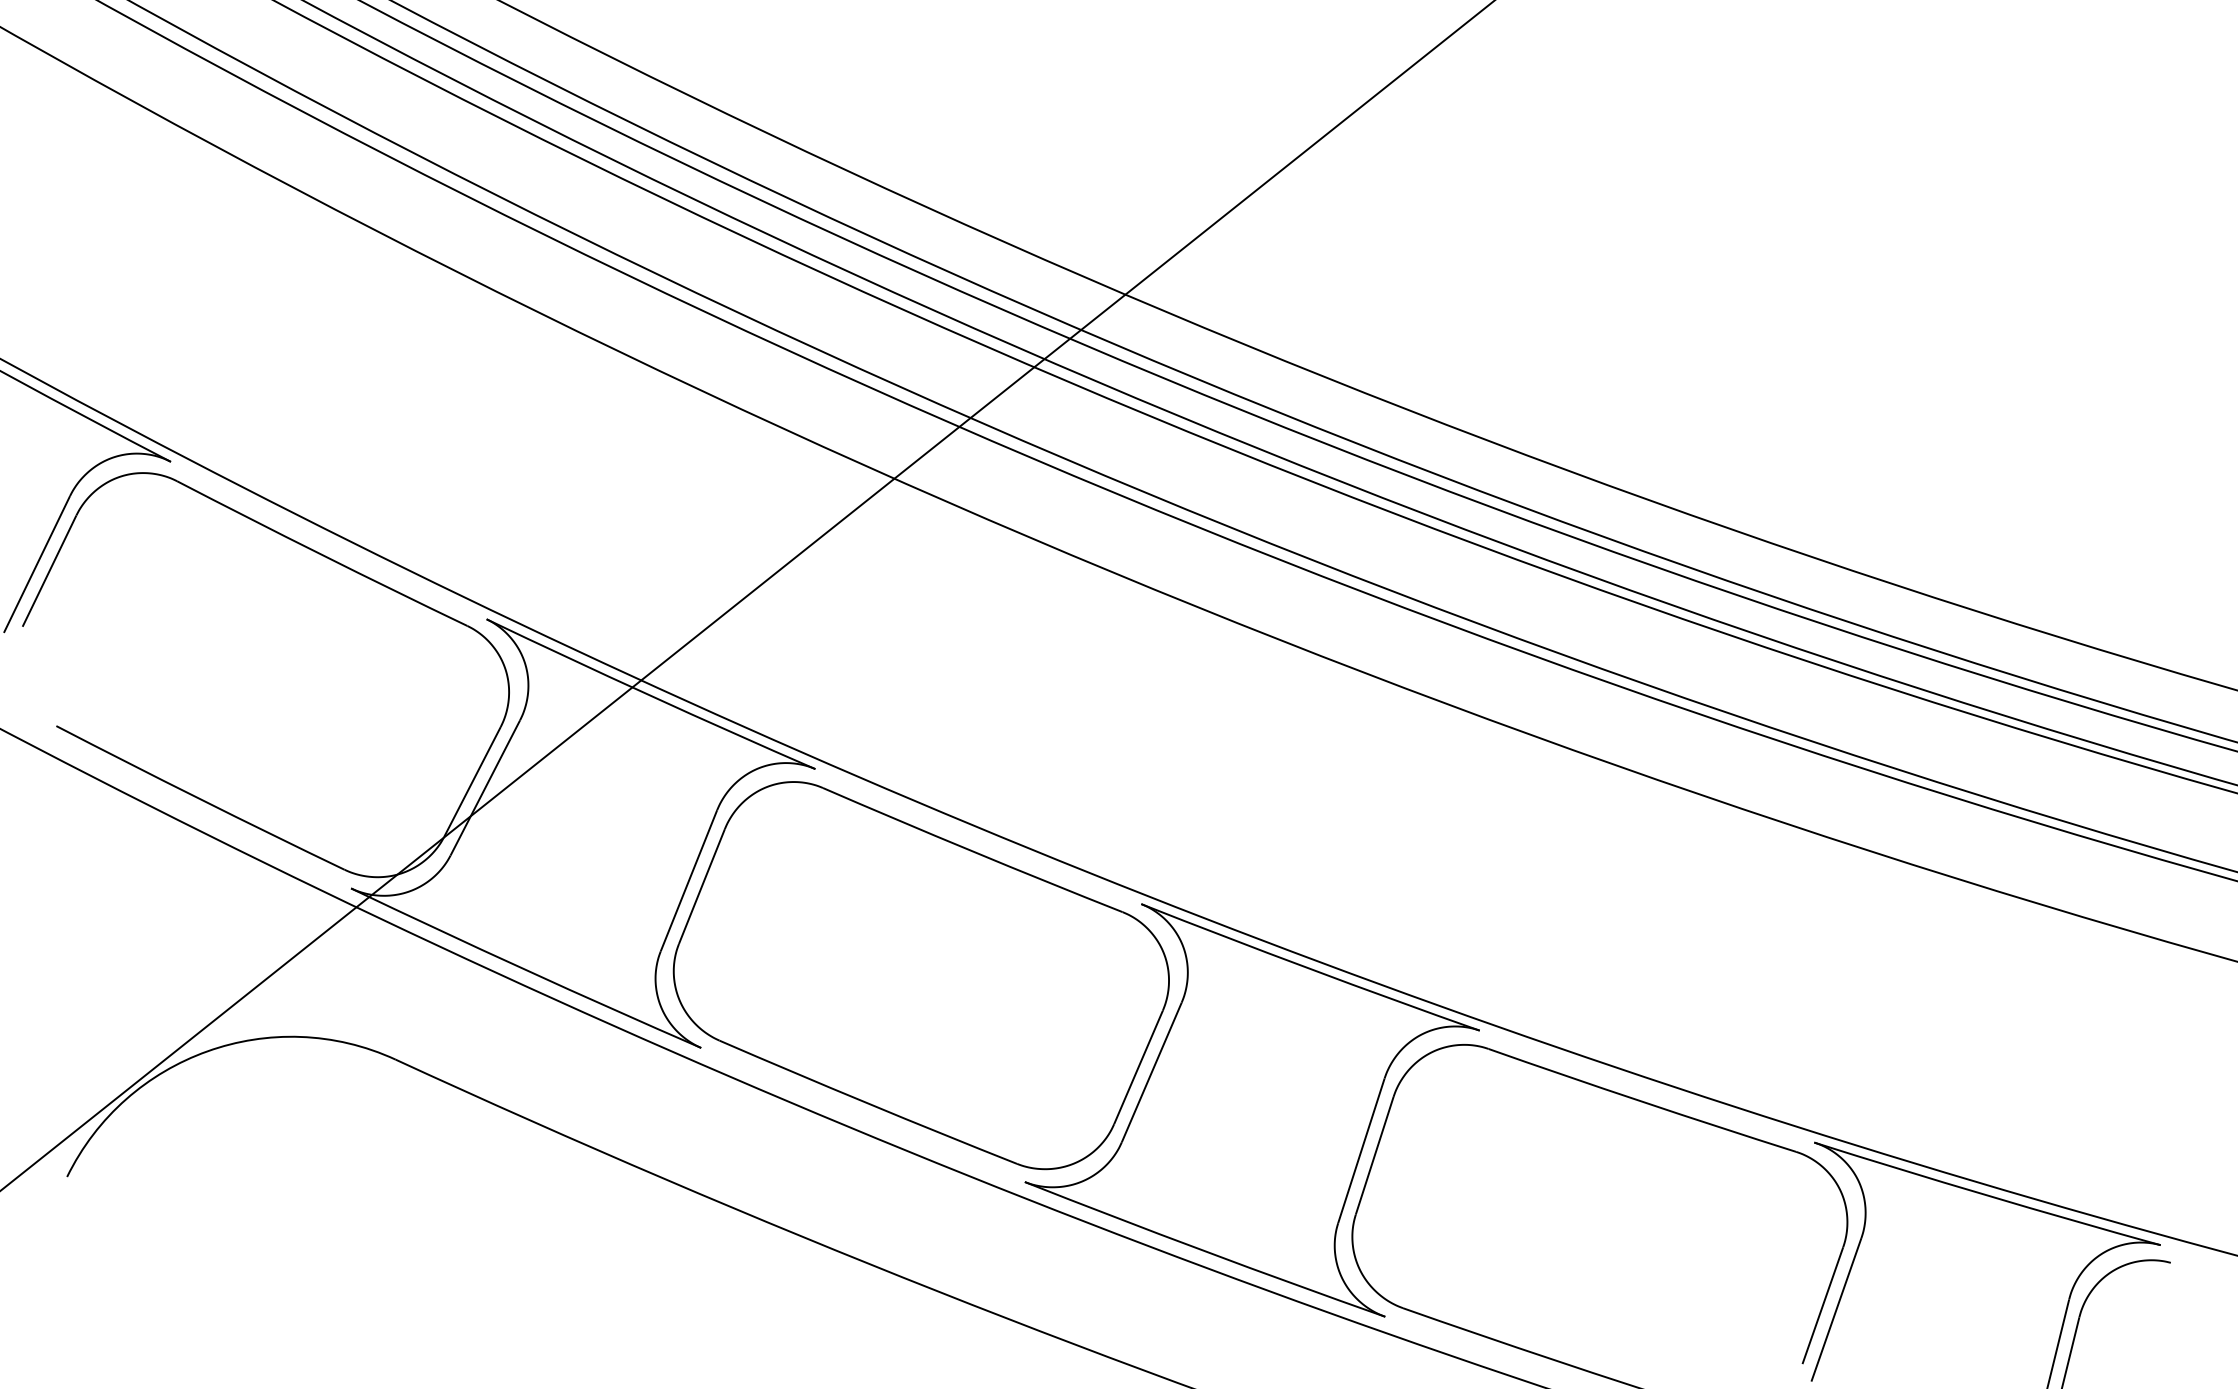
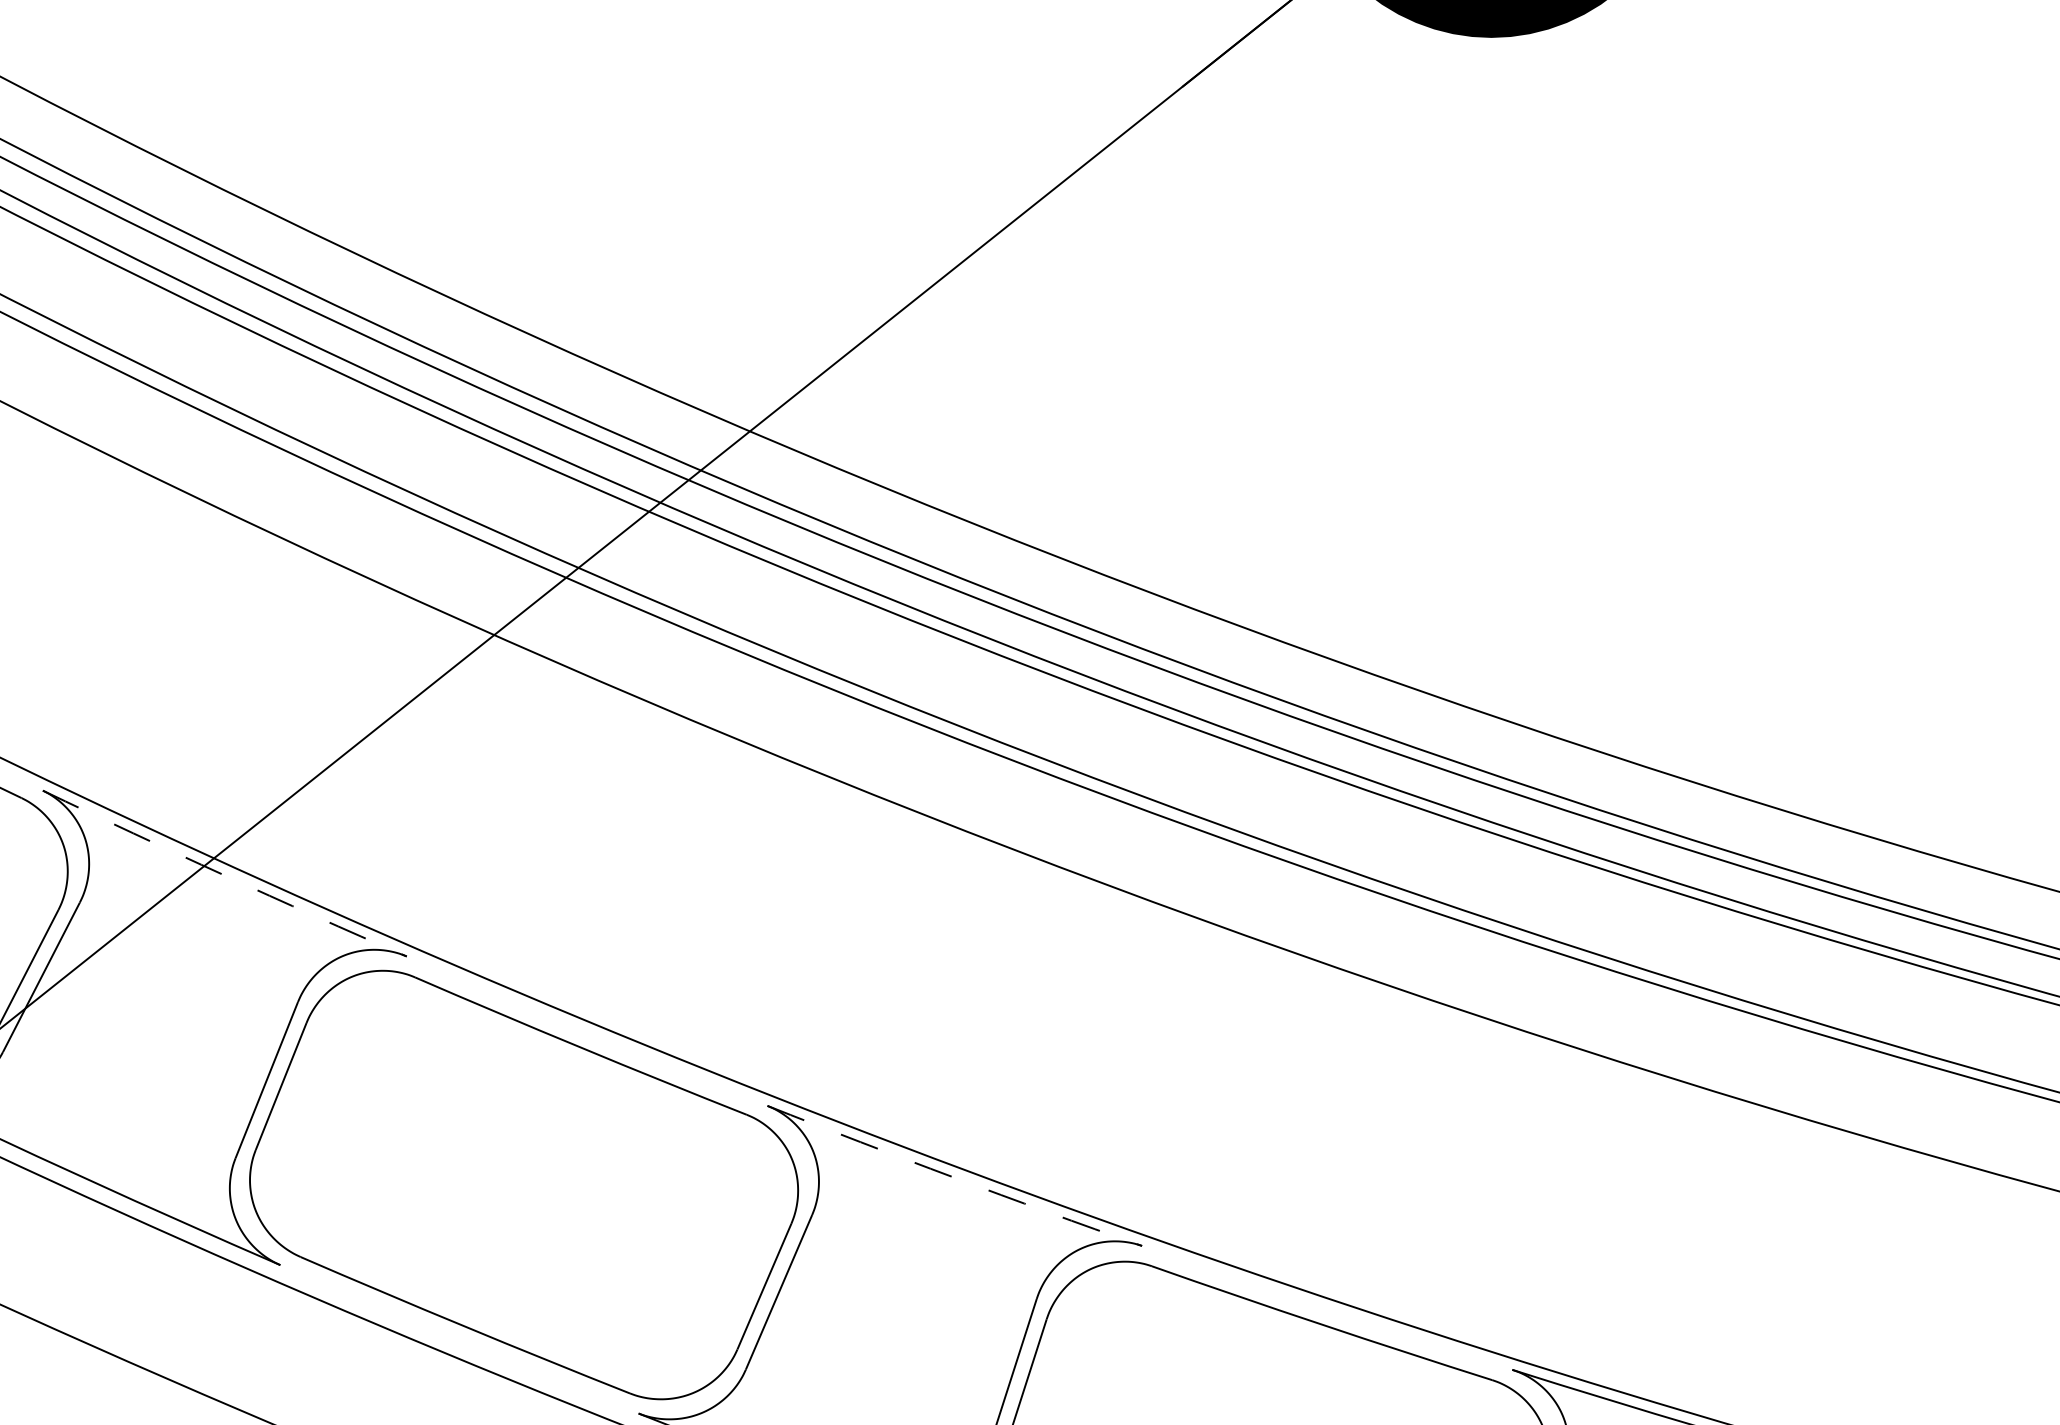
arc: (650, 695) -> (224, 875), solid -> dashed
arc: (1309, 968) -> (953, 1177), solid -> dashed

